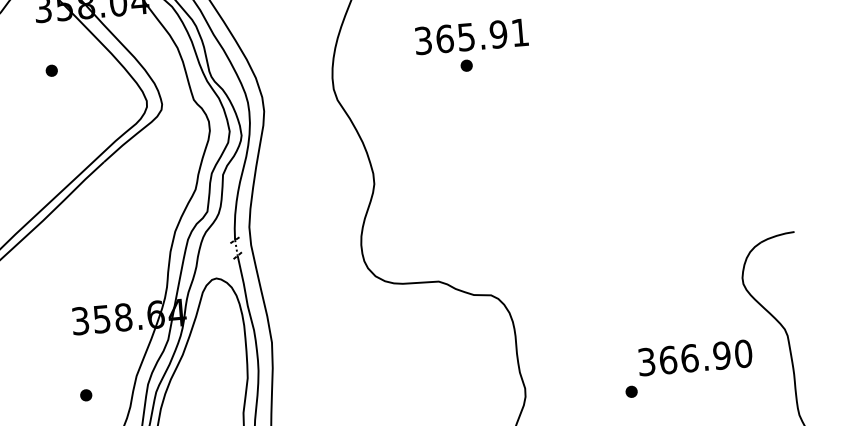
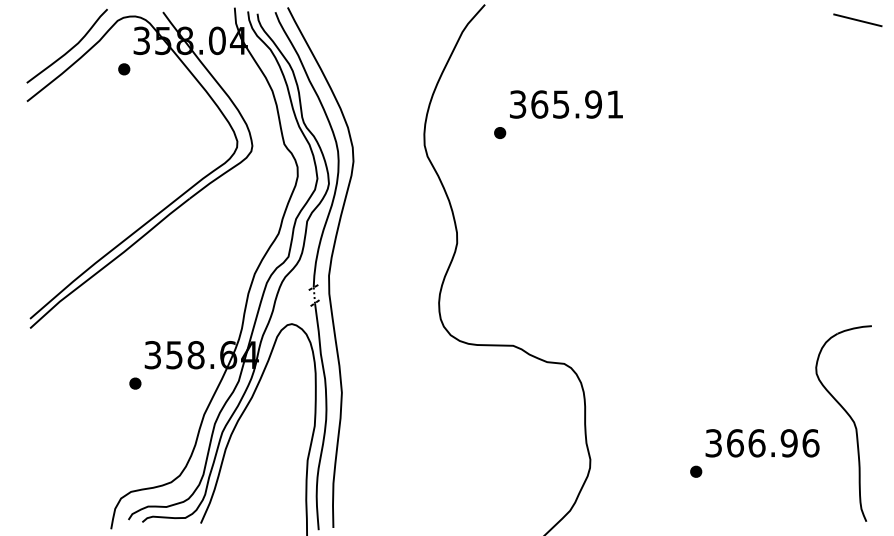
part: (467, 65) -> (500, 132), moved
part: (52, 70) -> (124, 69), moved
text: (743, 354) -> (810, 443), 366.90 -> 366.96
part: (86, 395) -> (135, 383), moved

